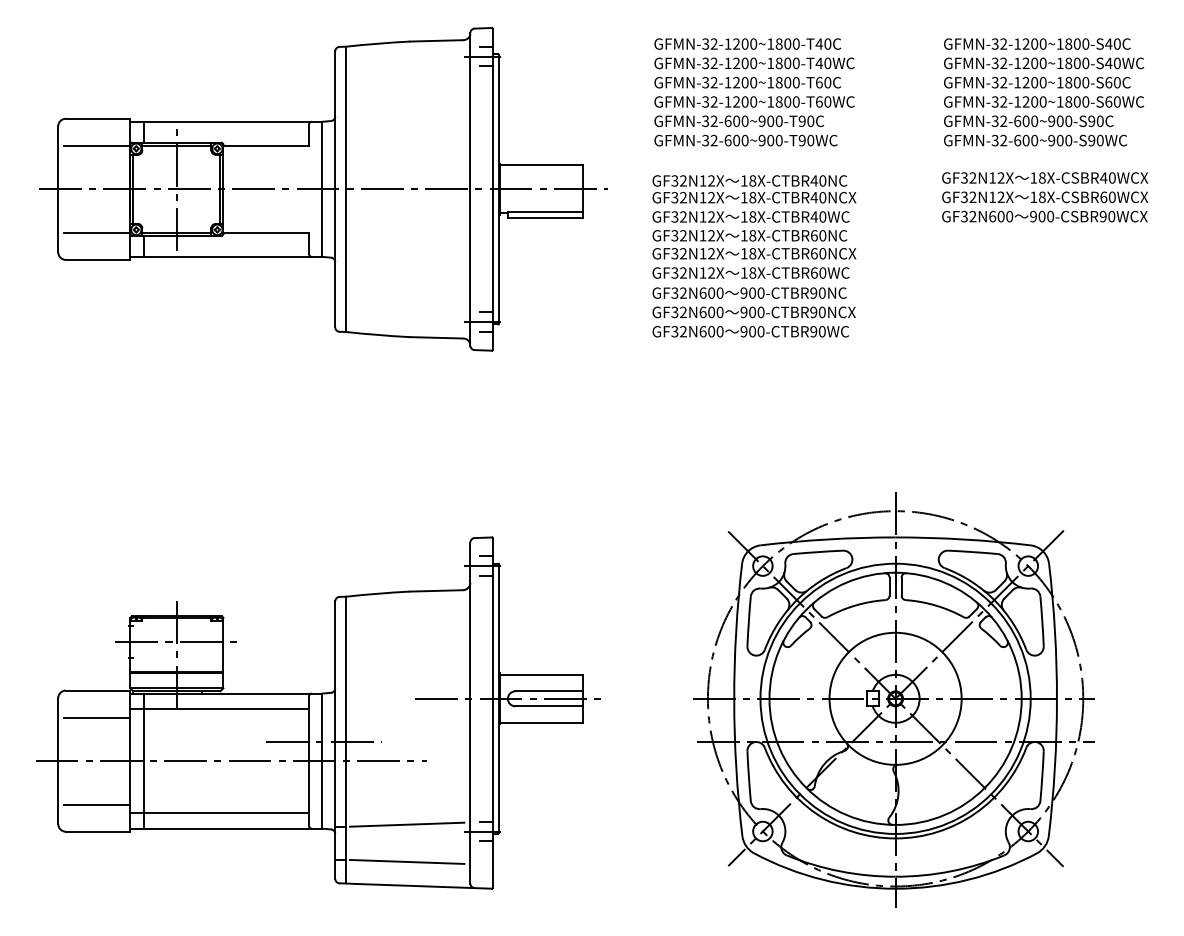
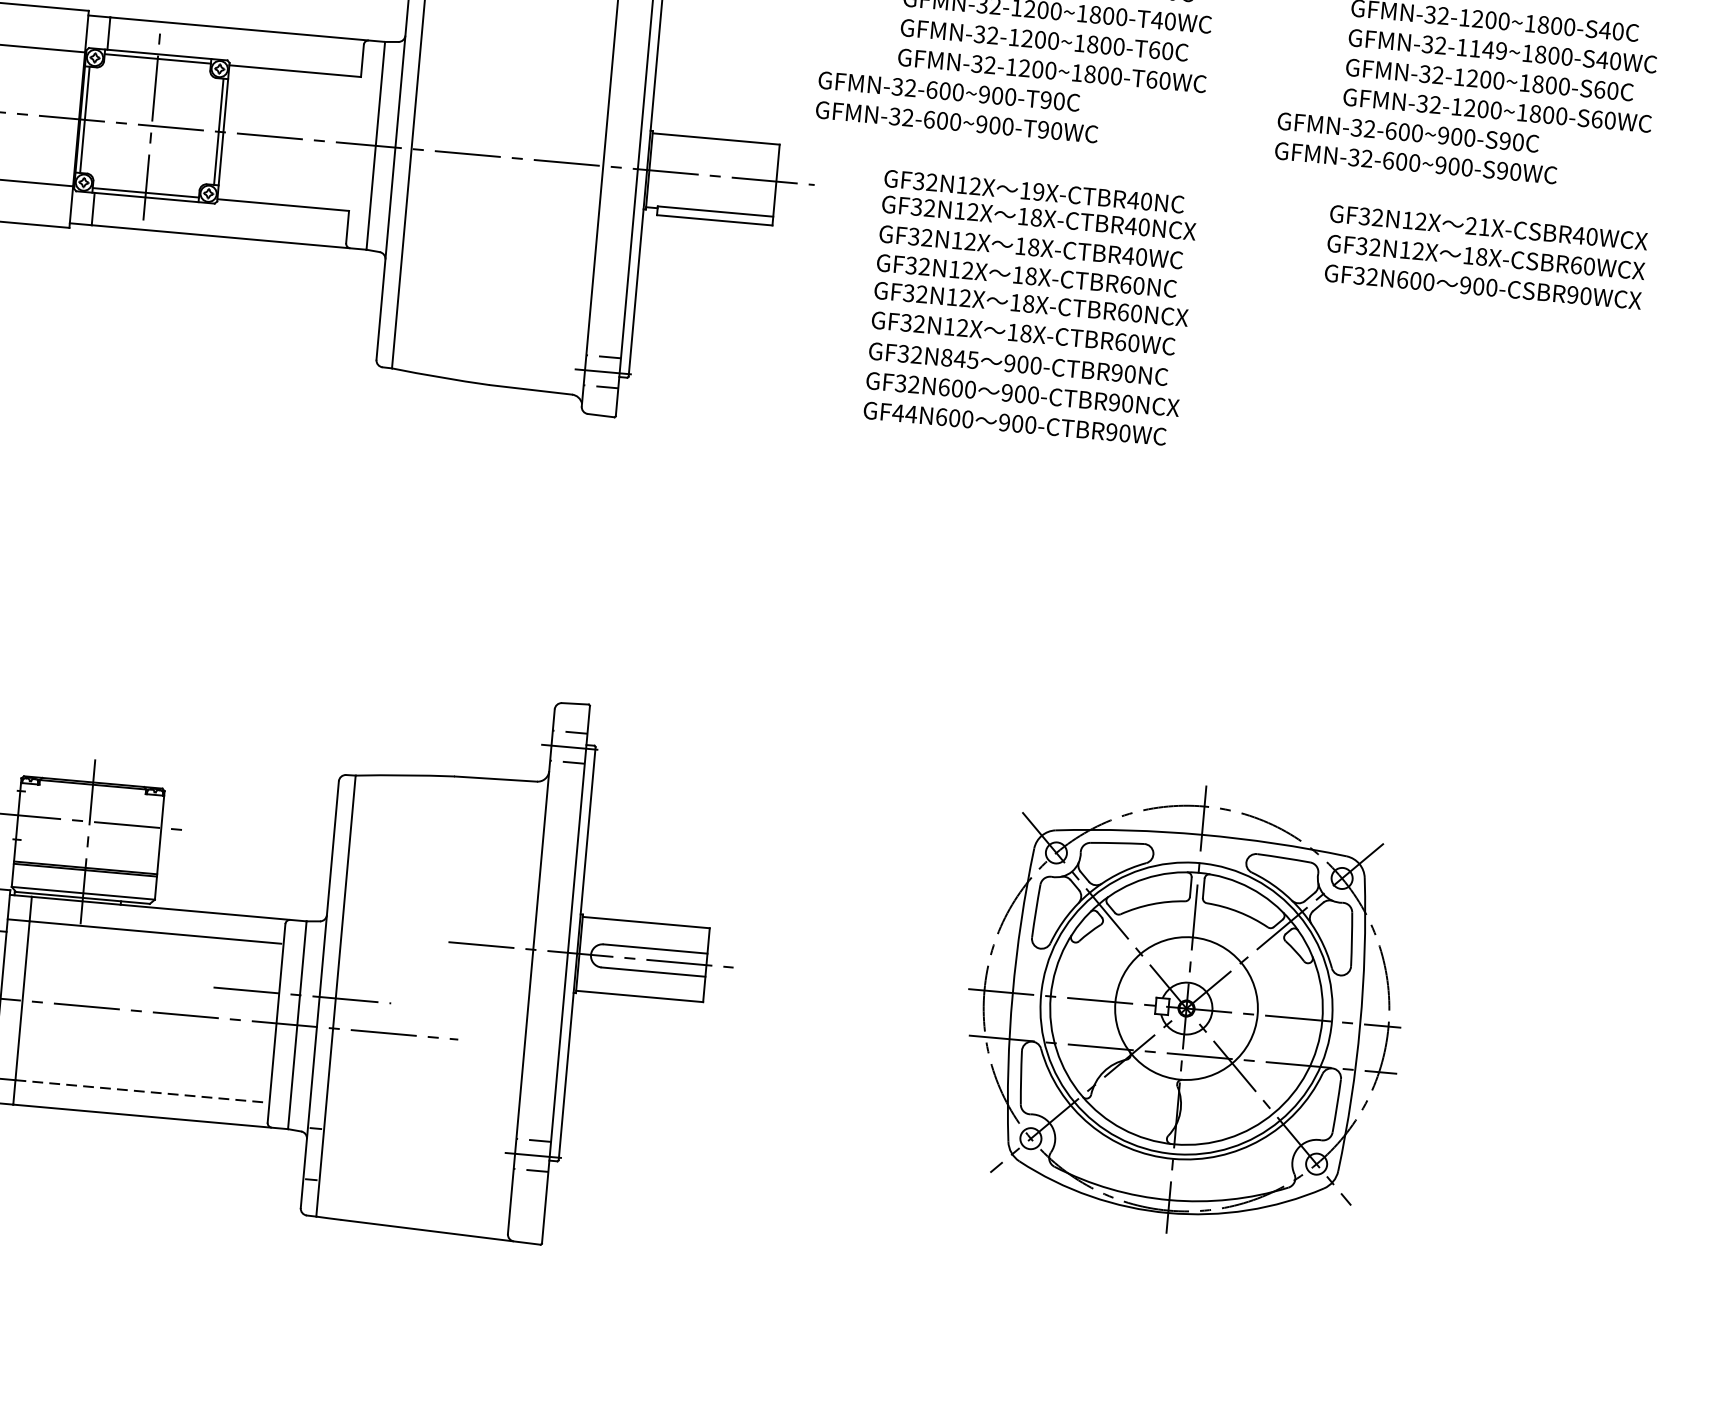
text: (1034, 63) -> (1488, 50), GFMN-32-1200~1800-S40WC -> GFMN-32-1149~1800-S40WC
text: (745, 130) -> (957, 106), moved
text: (1035, 130) -> (1417, 147), moved
text: (1037, 177) -> (1477, 225), 18X-CSBR40WCX -> 21X-CSBR40WCX
text: (752, 180) -> (1038, 191), 18X-CTBR40NC -> 19X-CTBR40NC
text: (711, 292) -> (959, 357), GF32N600 -> GF32N845
text: (679, 331) -> (905, 413), GF32N600 -> GF44N600
part: (893, 699) -> (1183, 1008), size x0.7
line: (225, 812) -> (141, 1090), solid -> dashed
line: (406, 824) -> (417, 1134), removed
line: (406, 861) -> (412, 1191), removed

